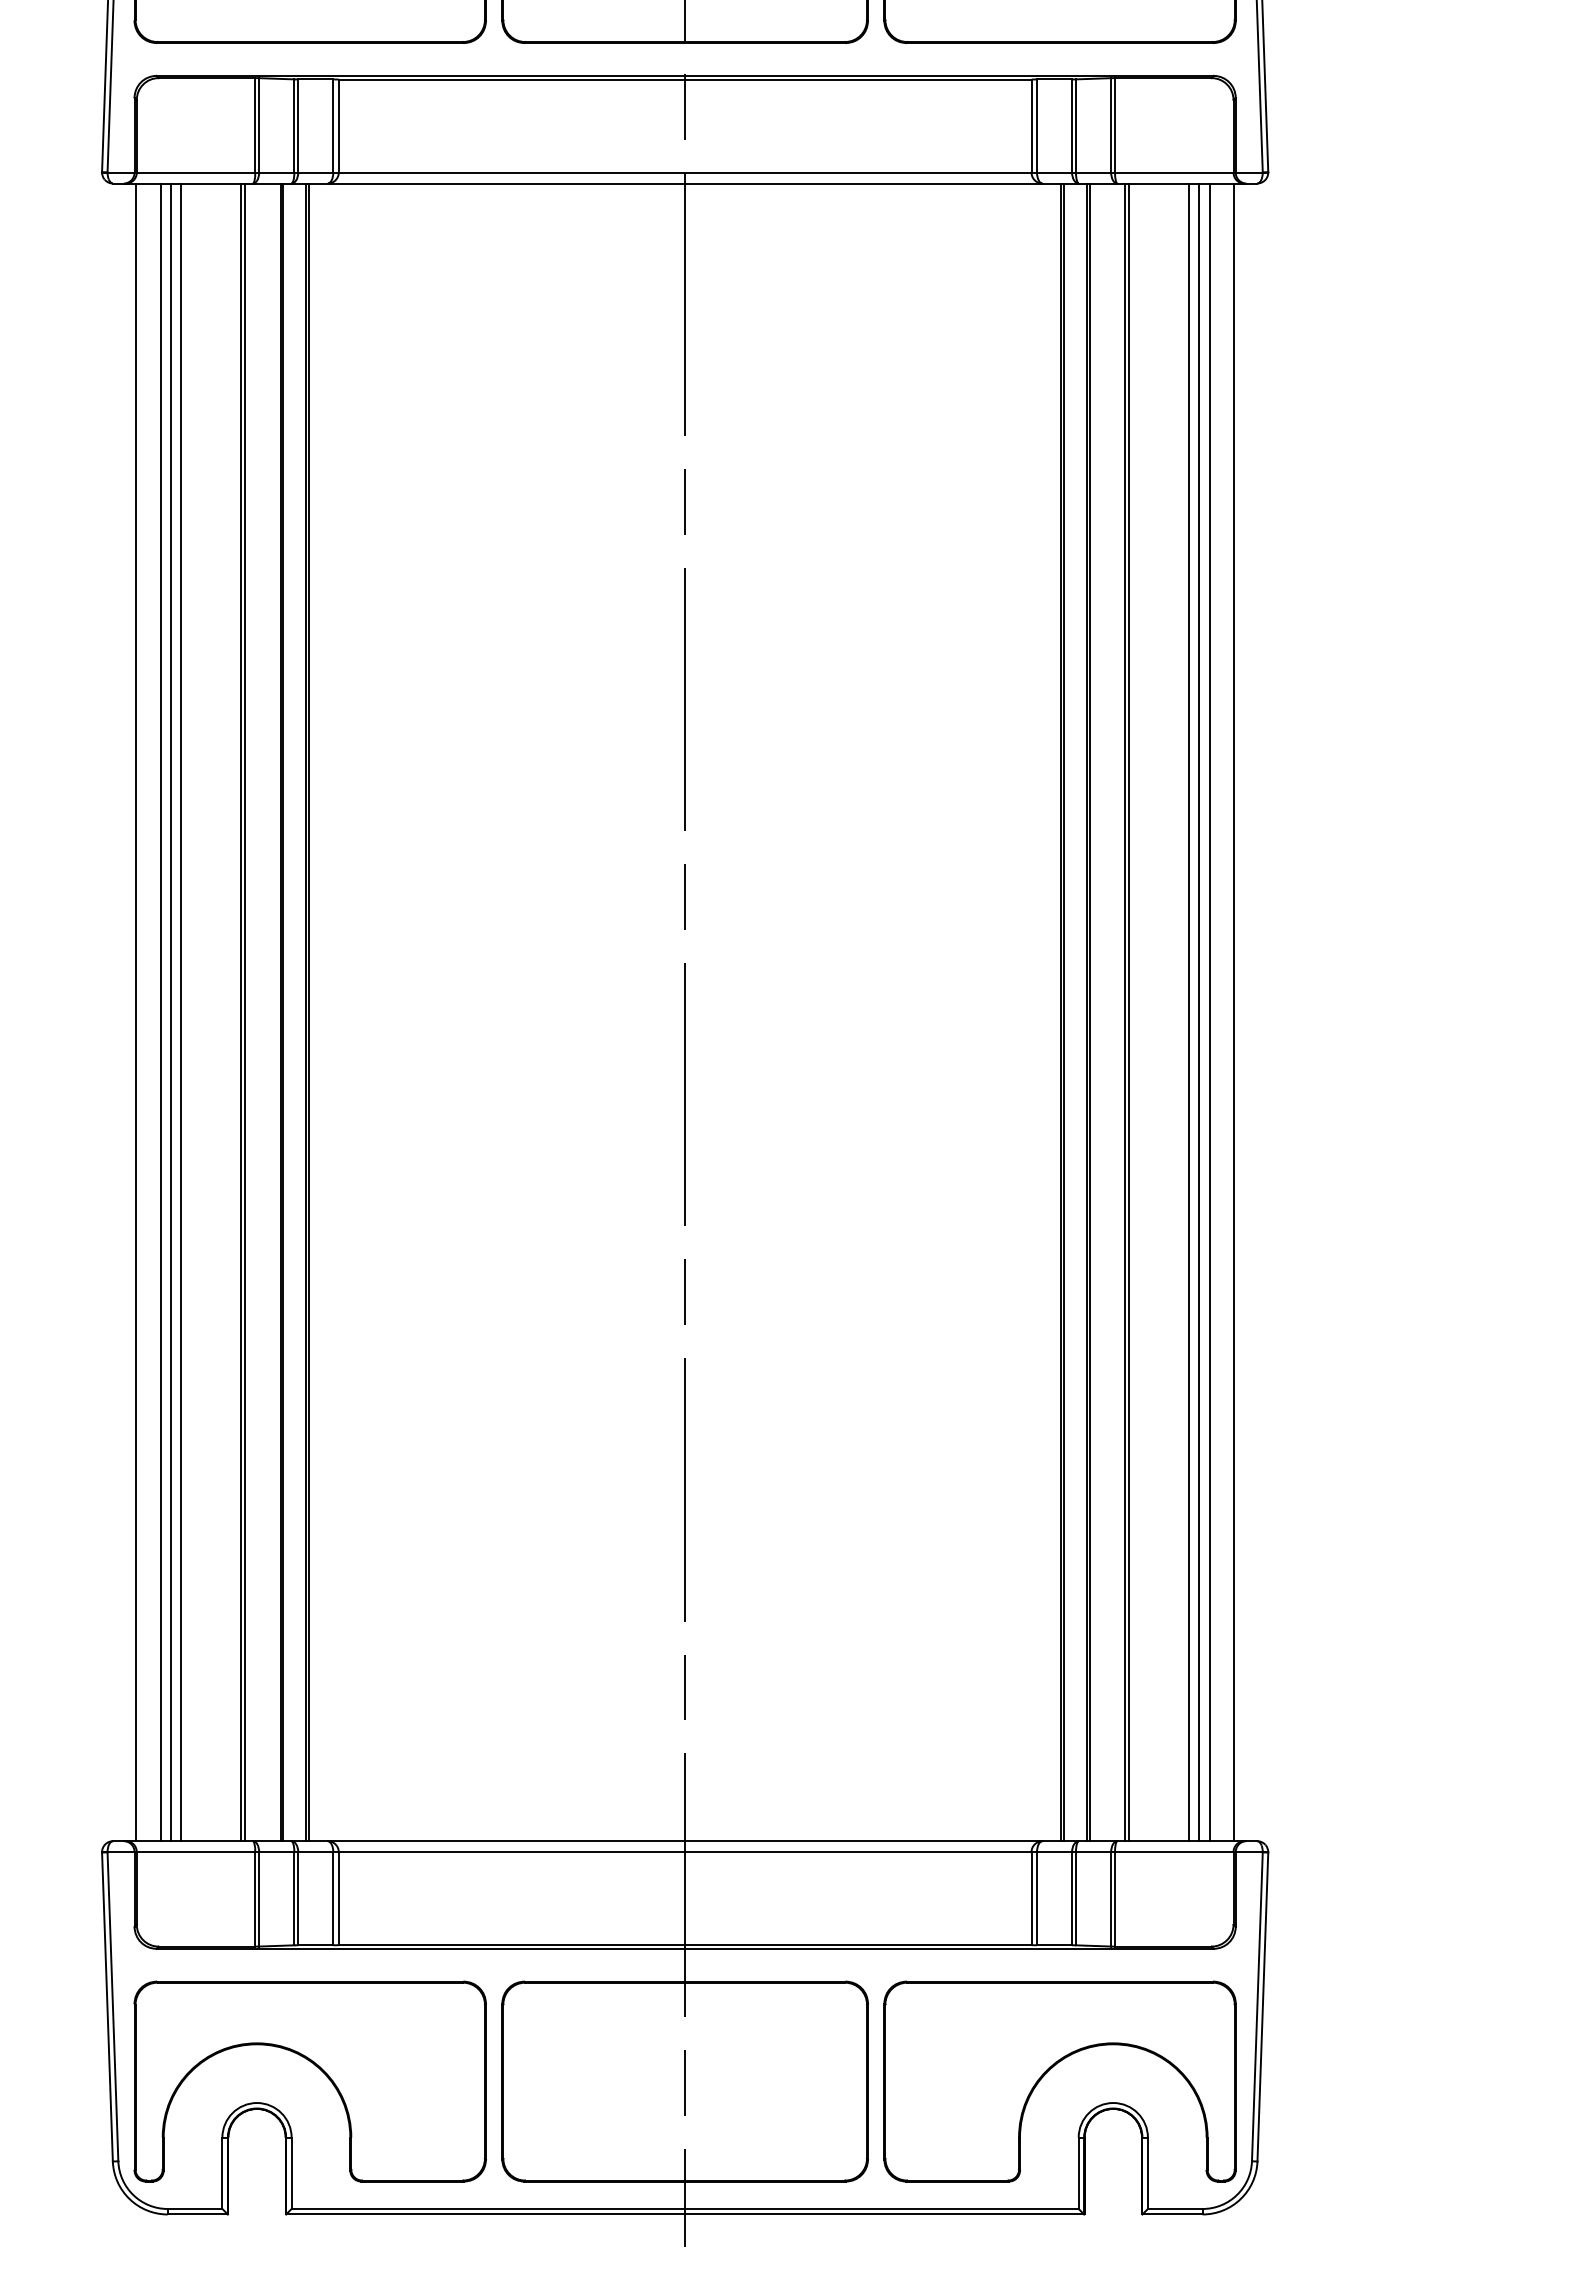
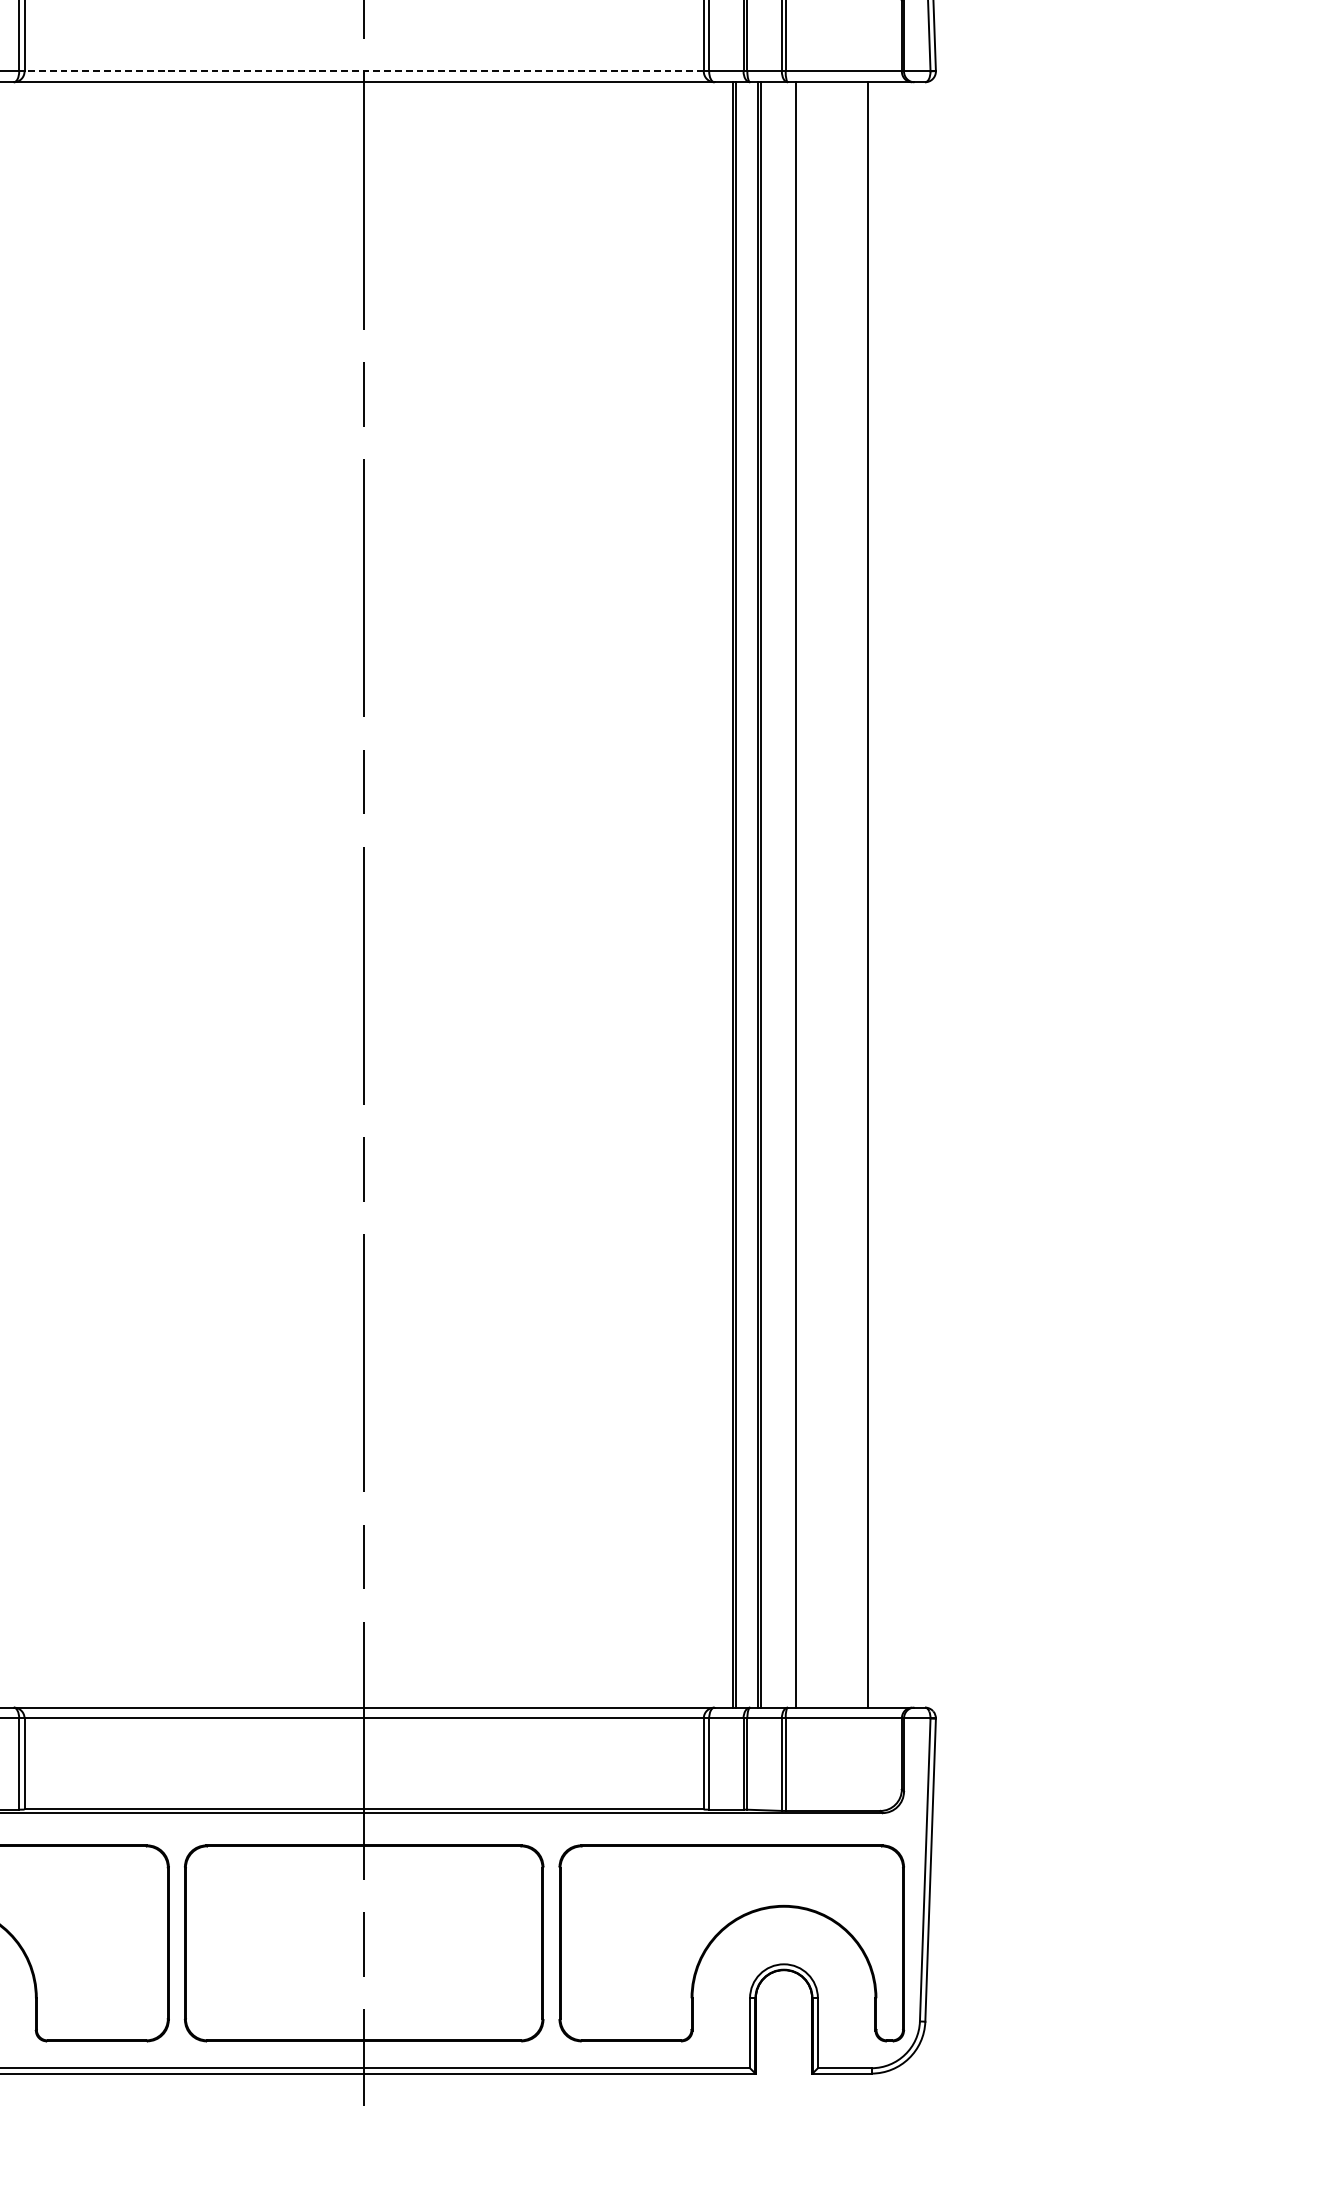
line: (684, 172) -> (363, 71), solid -> dashed
line: (1129, 1012) -> (799, 895), removed
line: (1188, 1012) -> (857, 895), removed
line: (1209, 1012) -> (878, 895), removed
line: (1234, 1012) -> (902, 895), removed

